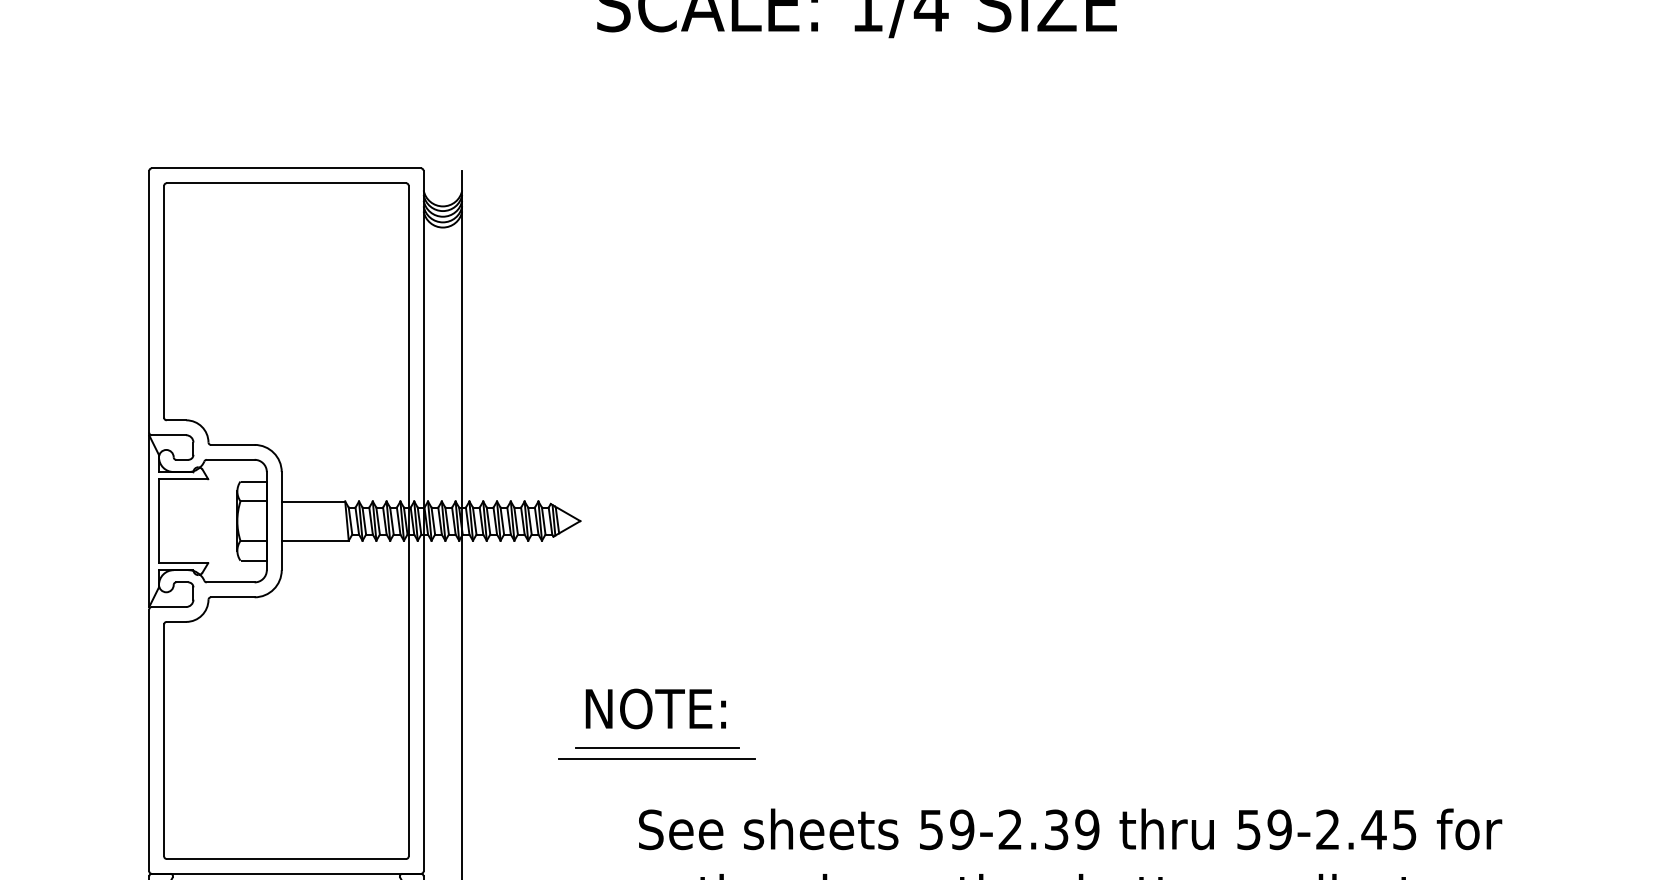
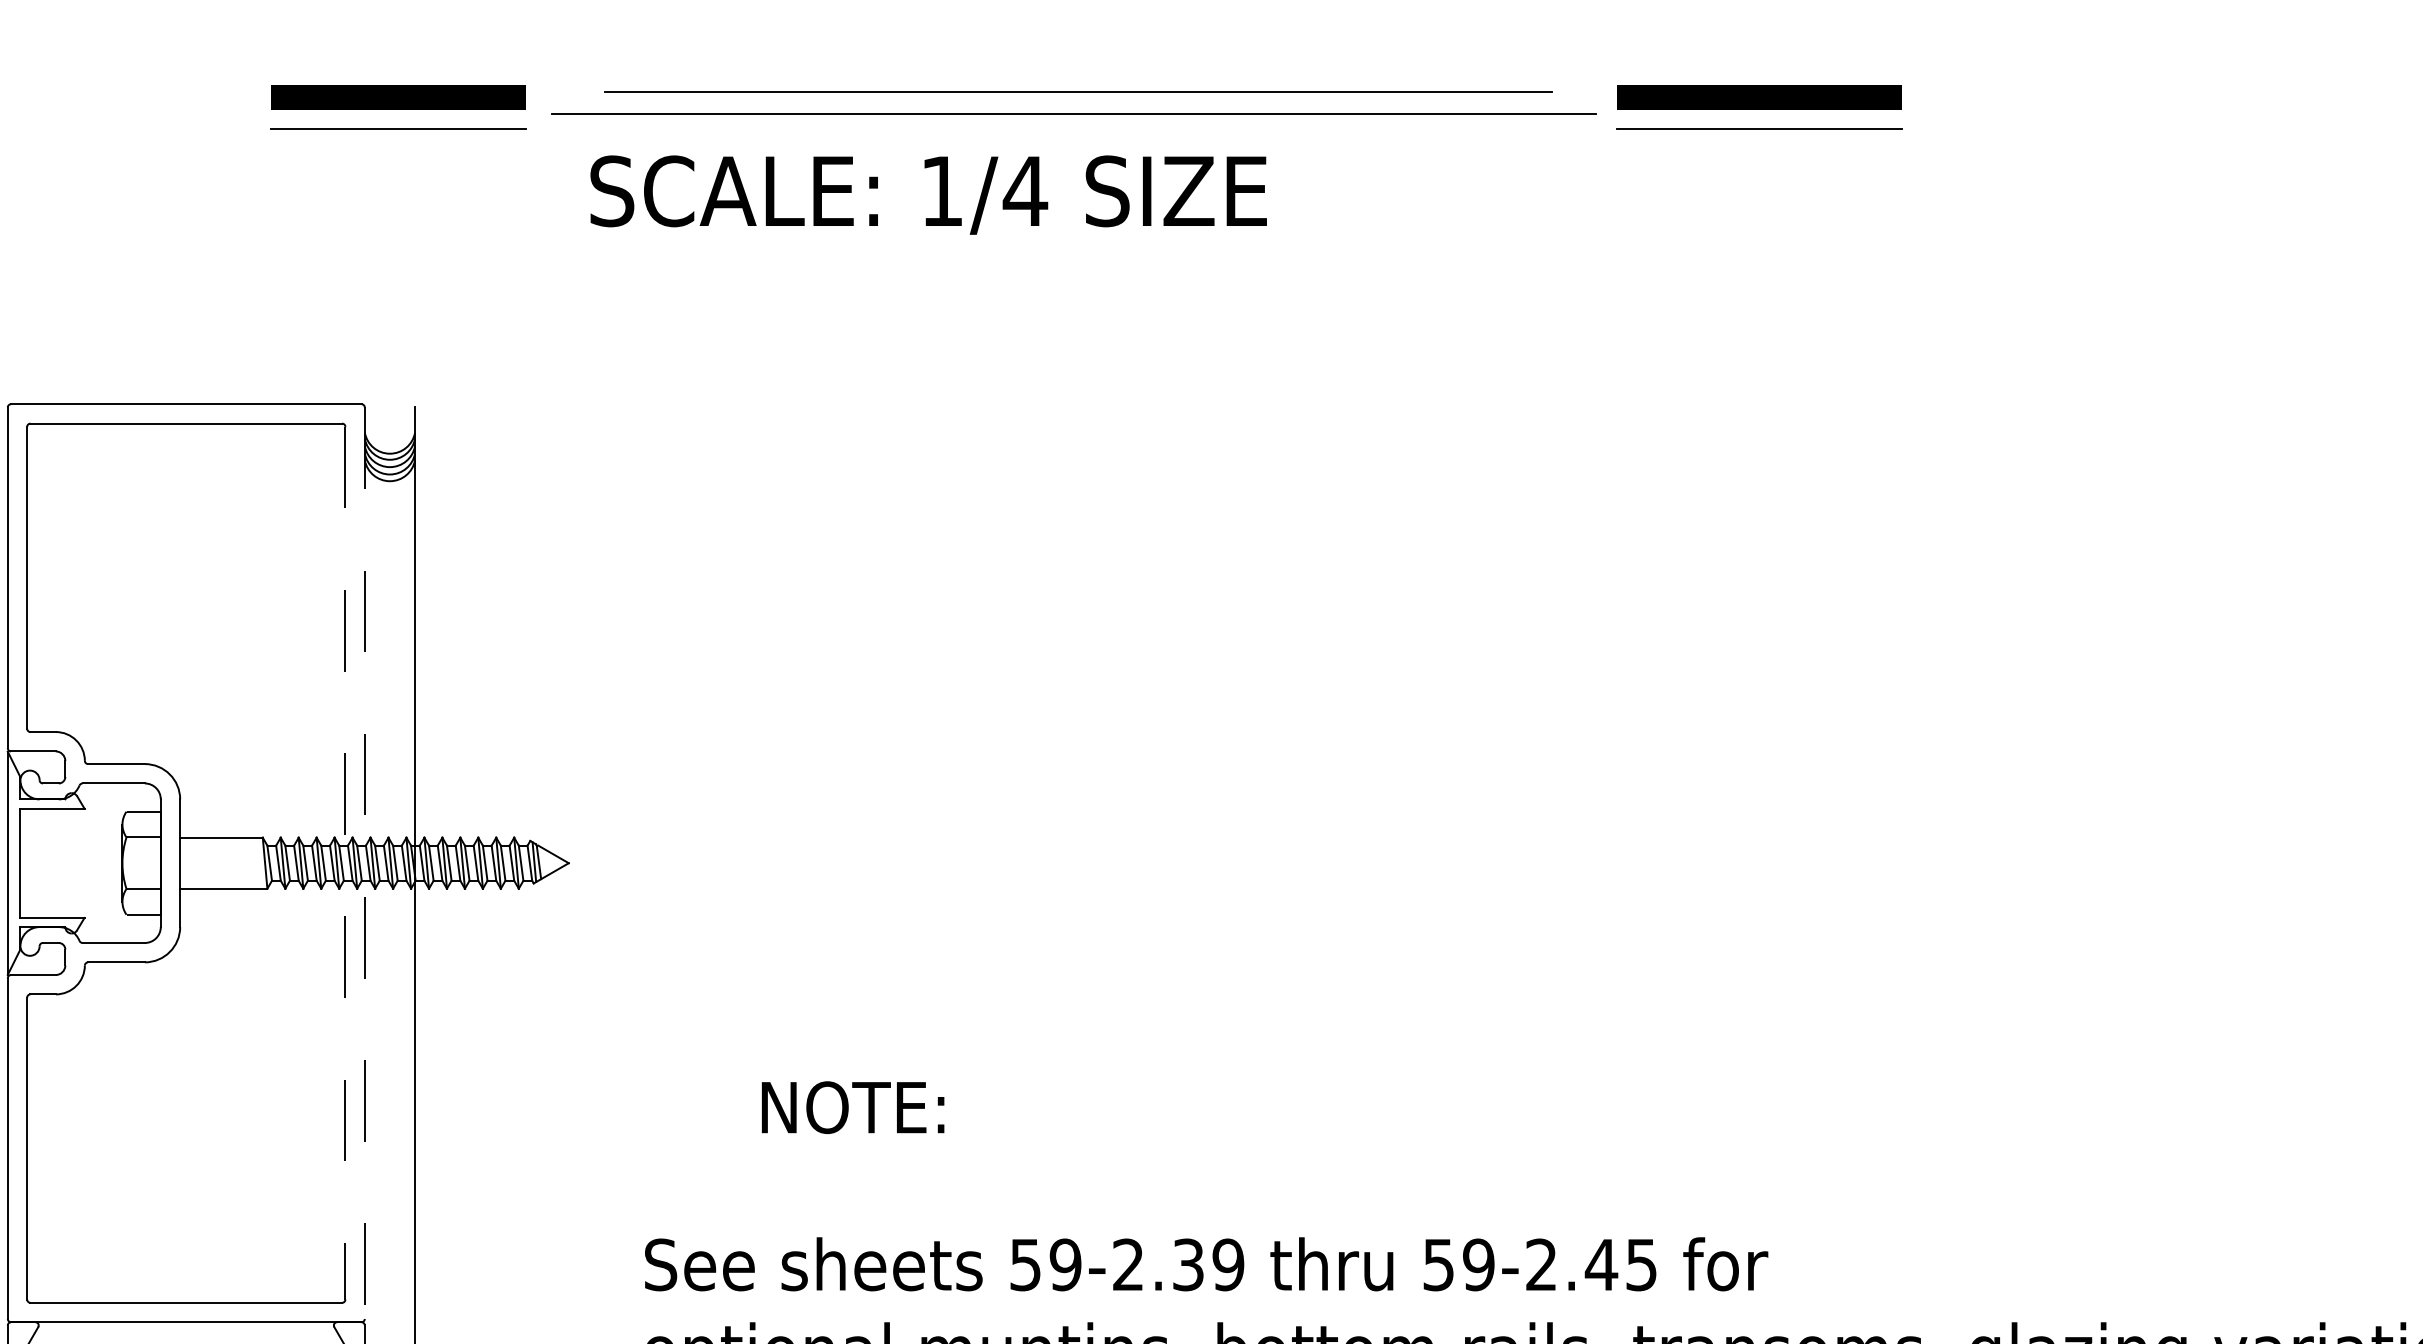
line: (408, 521) -> (345, 863), solid -> dashed
line: (423, 521) -> (364, 863), solid -> dashed
text: (656, 708) -> (853, 1107), moved
line: (657, 748) -> (668, 1158), removed
line: (657, 759) -> (668, 1173), removed

